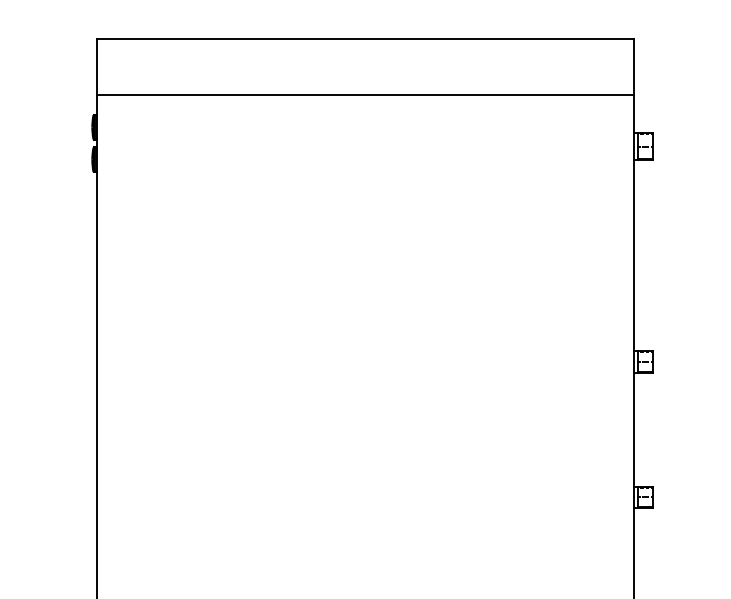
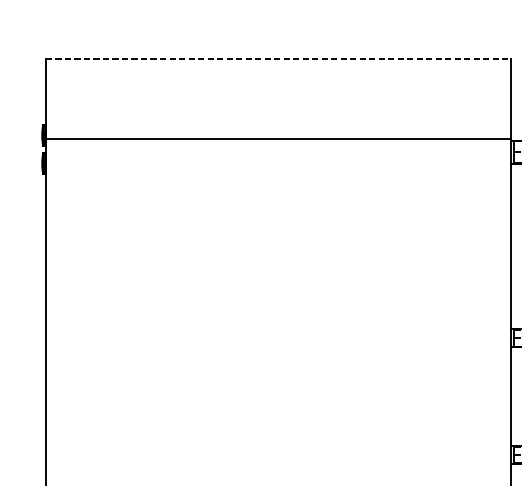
line: (365, 38) -> (278, 58), solid -> dashed
line: (365, 95) -> (278, 139), moved

